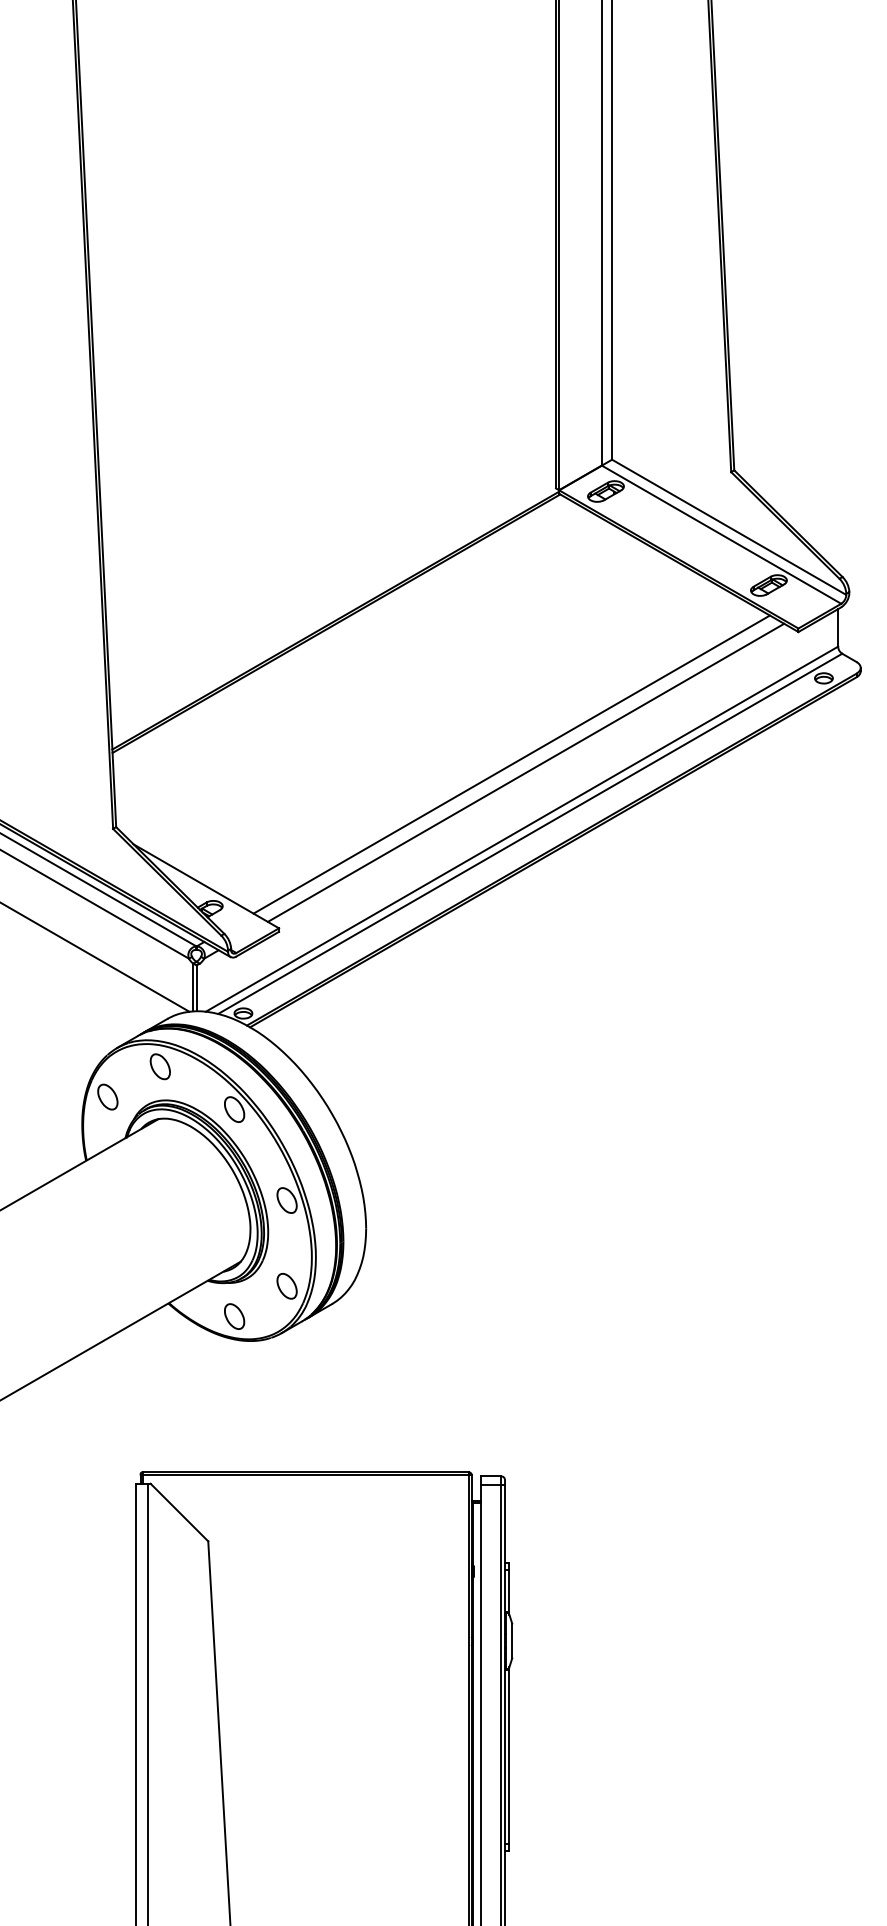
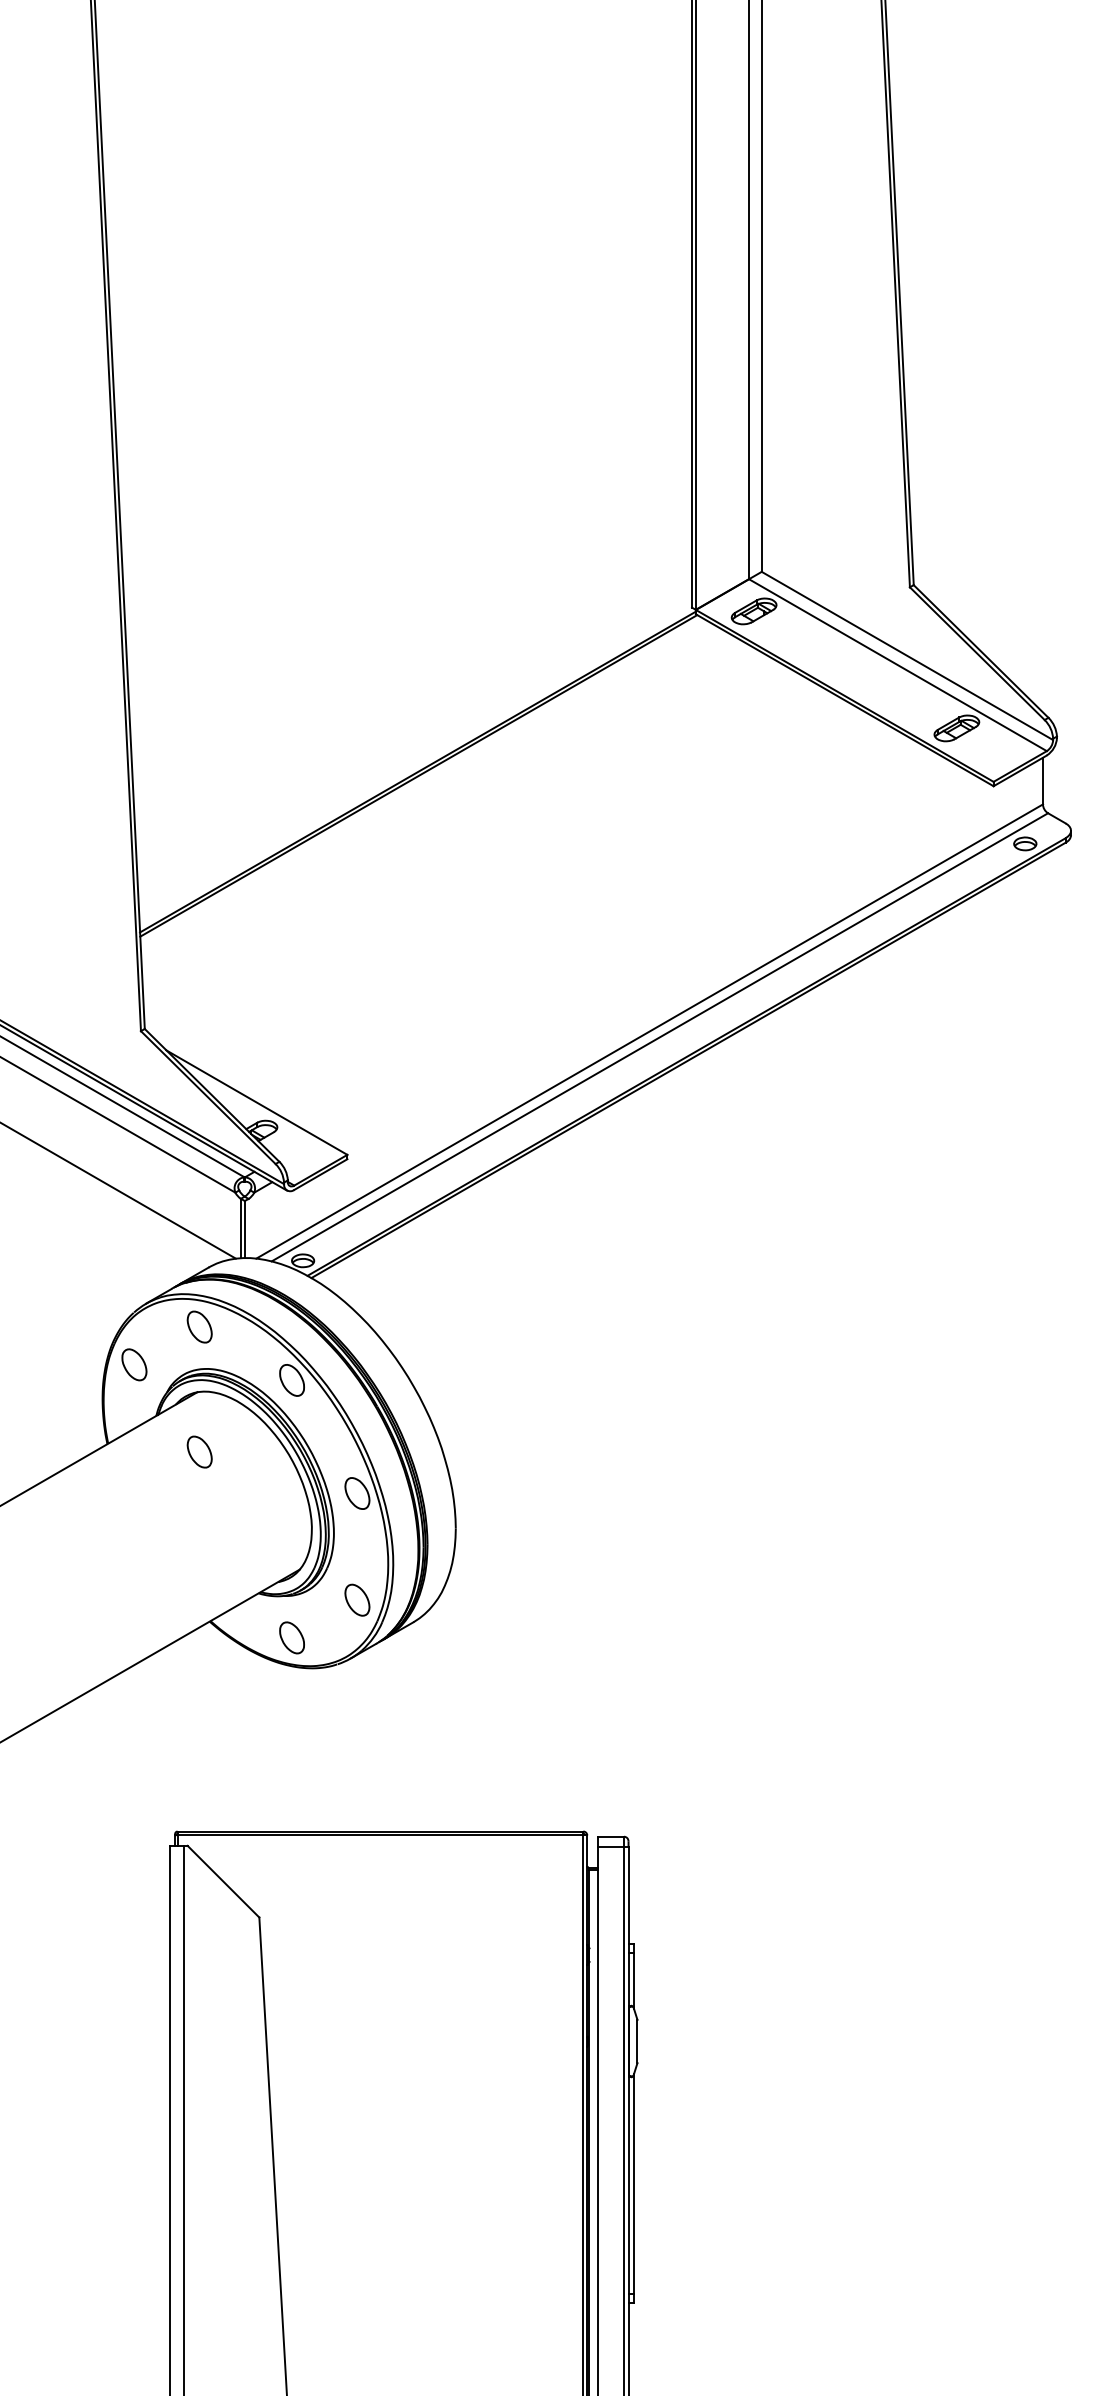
line: (511, 764) -> (636, 950), removed
line: (525, 772) -> (654, 961), removed
part: (160, 1166) -> (199, 1451), added

